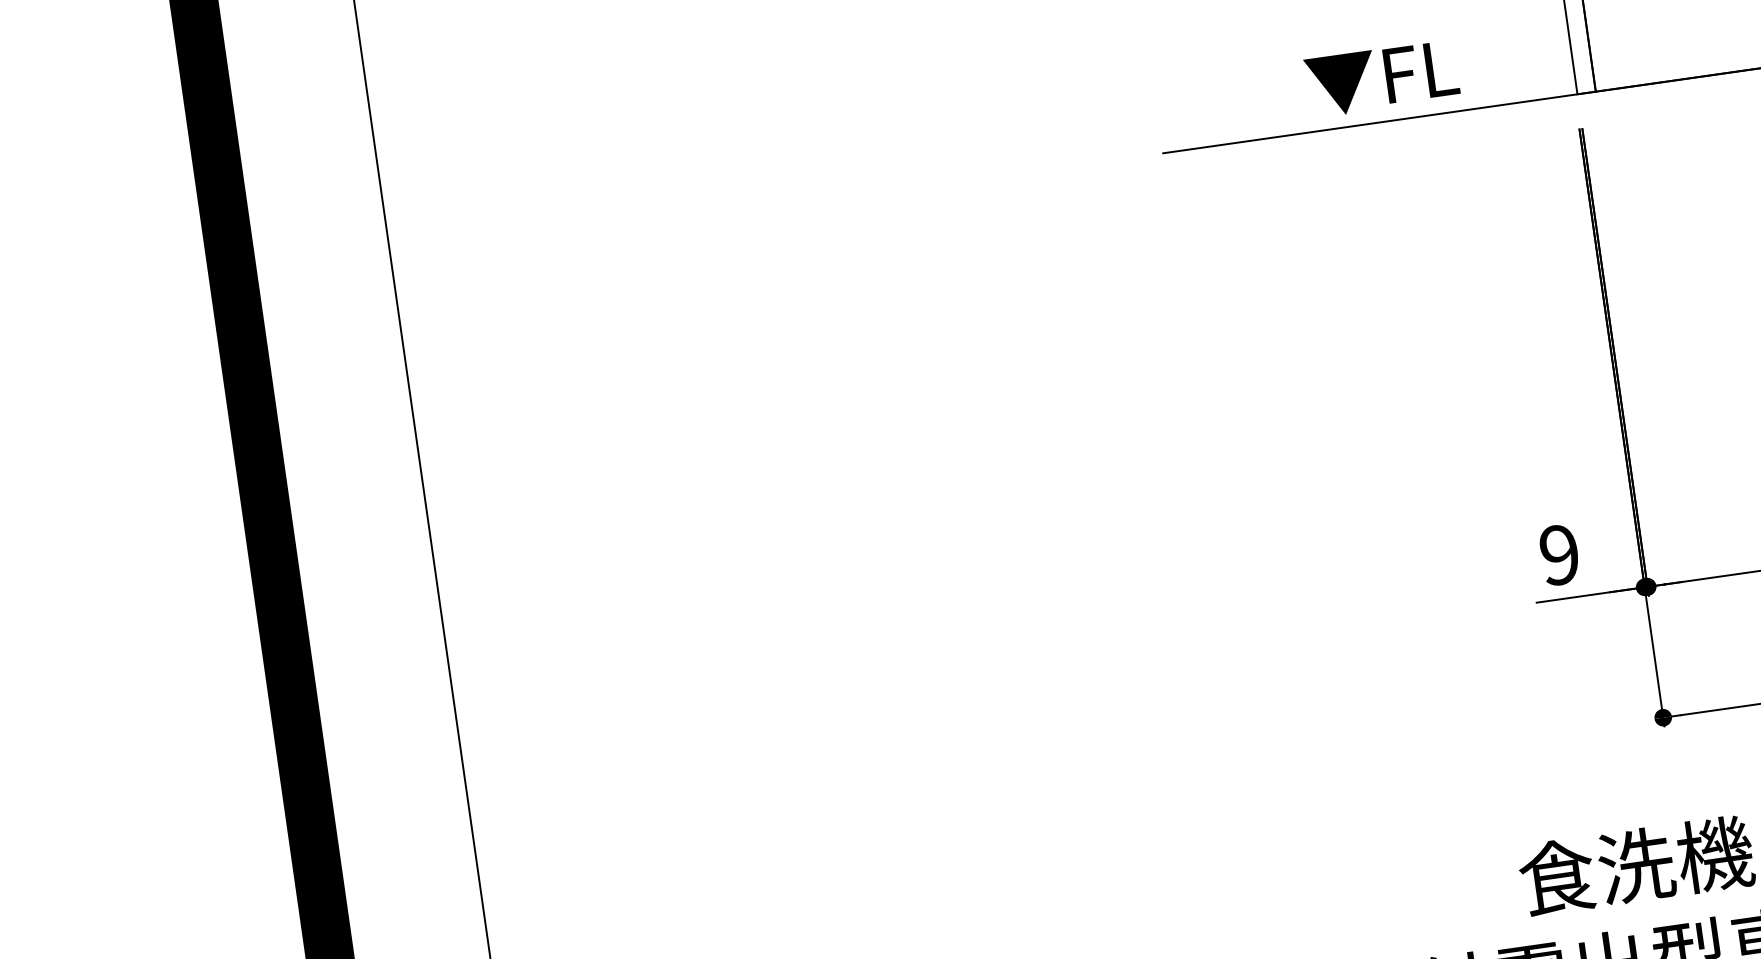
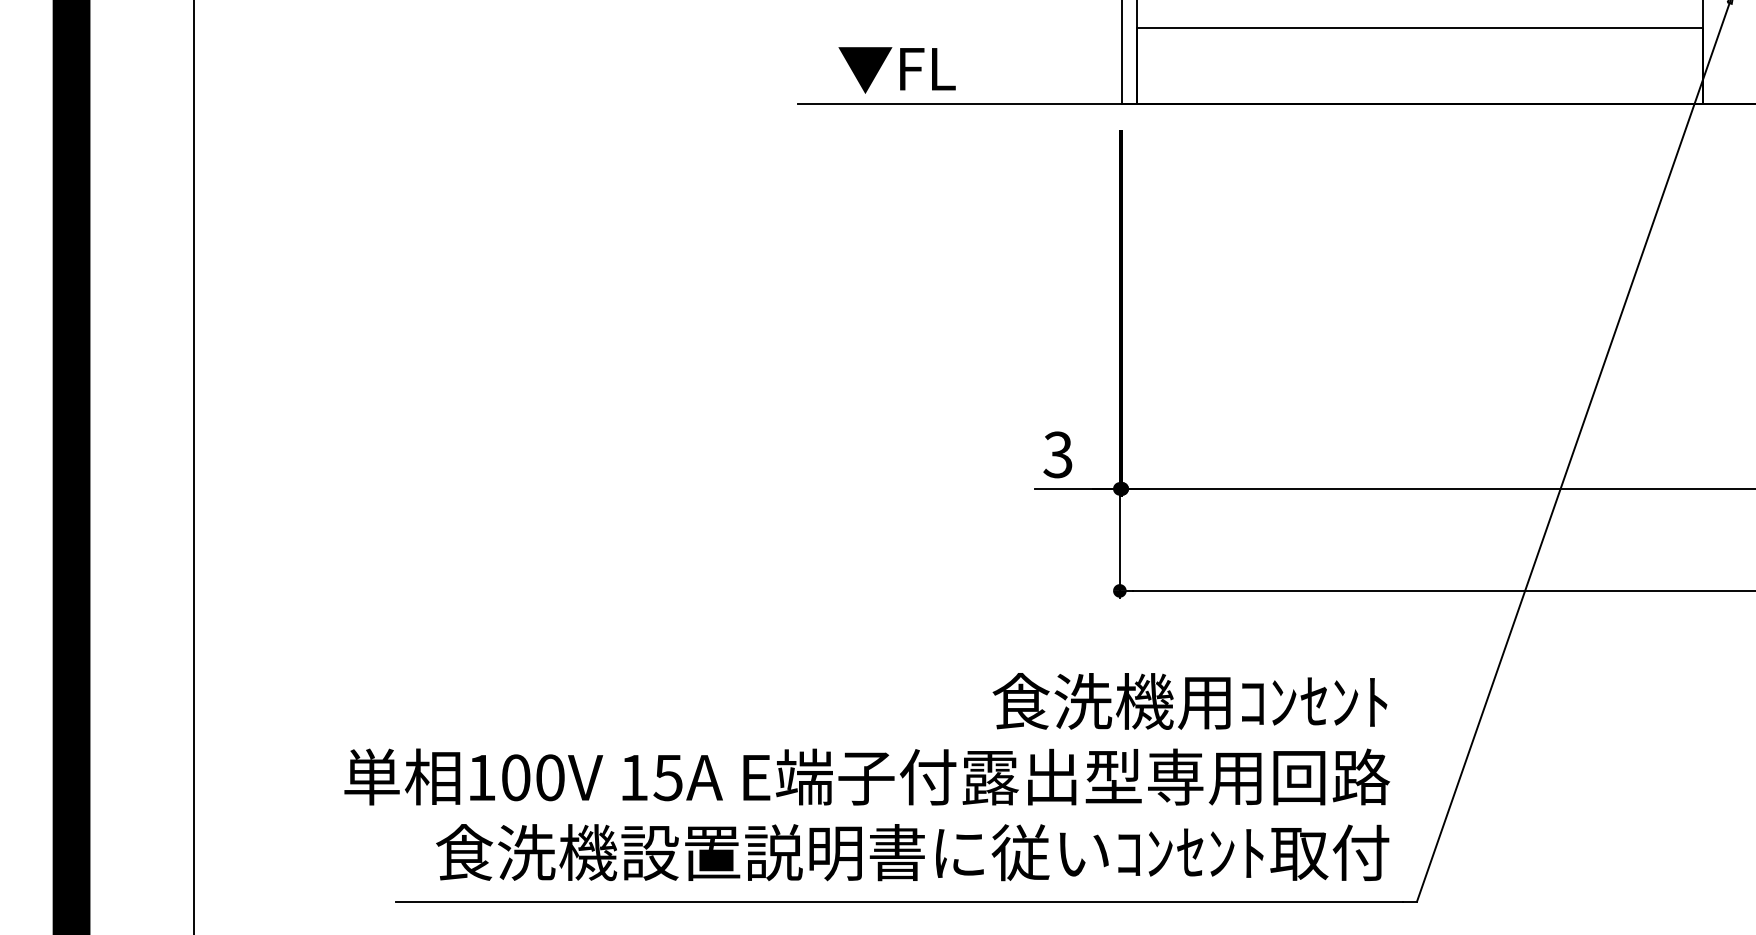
text: (1381, 79) -> (896, 70), moved
text: (1558, 554) -> (1057, 454), 9 -> 3

